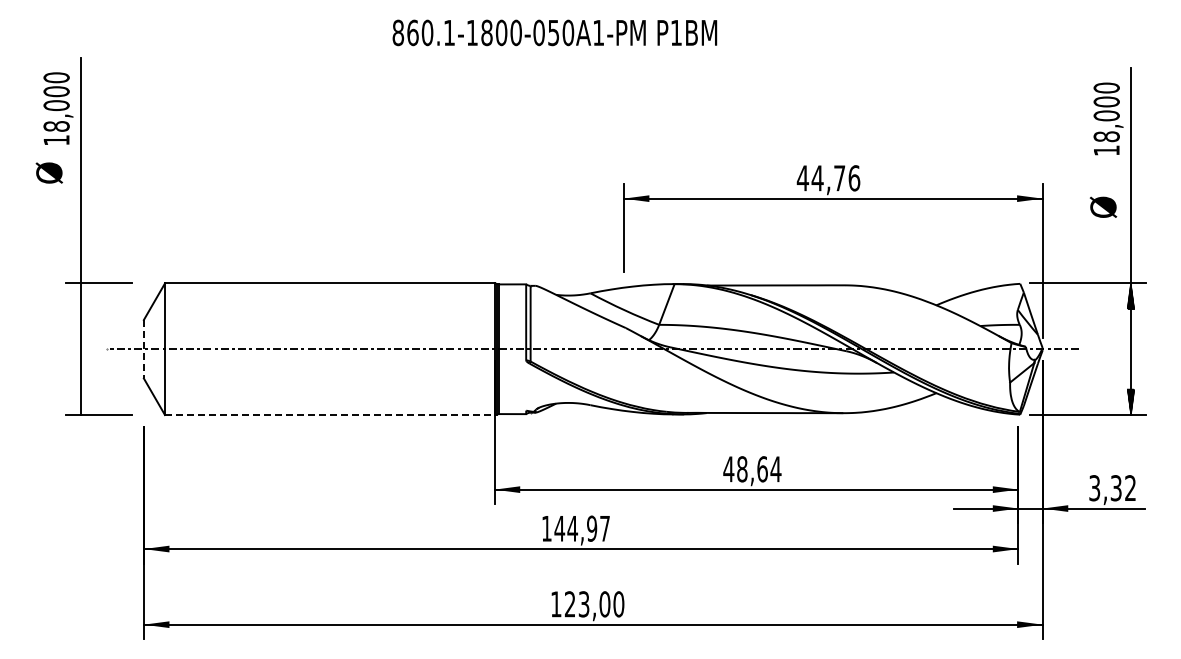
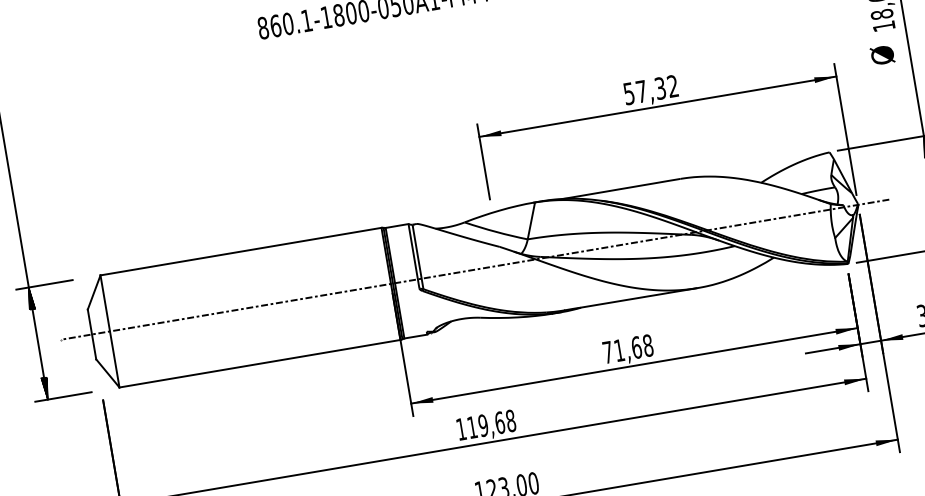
text: (828, 178) -> (650, 90), 44,76 -> 57,32
text: (1103, 206) -> (882, 54), moved
hatch: (80, 296) -> (30, 298), added
line: (143, 349) -> (91, 334), dashed -> solid
hatch: (80, 401) -> (45, 388), added
line: (329, 415) -> (259, 364), dashed -> solid
text: (752, 469) -> (628, 349), 48,64 -> 71,68
text: (582, 528) -> (491, 424), 144,97 -> 119,68

